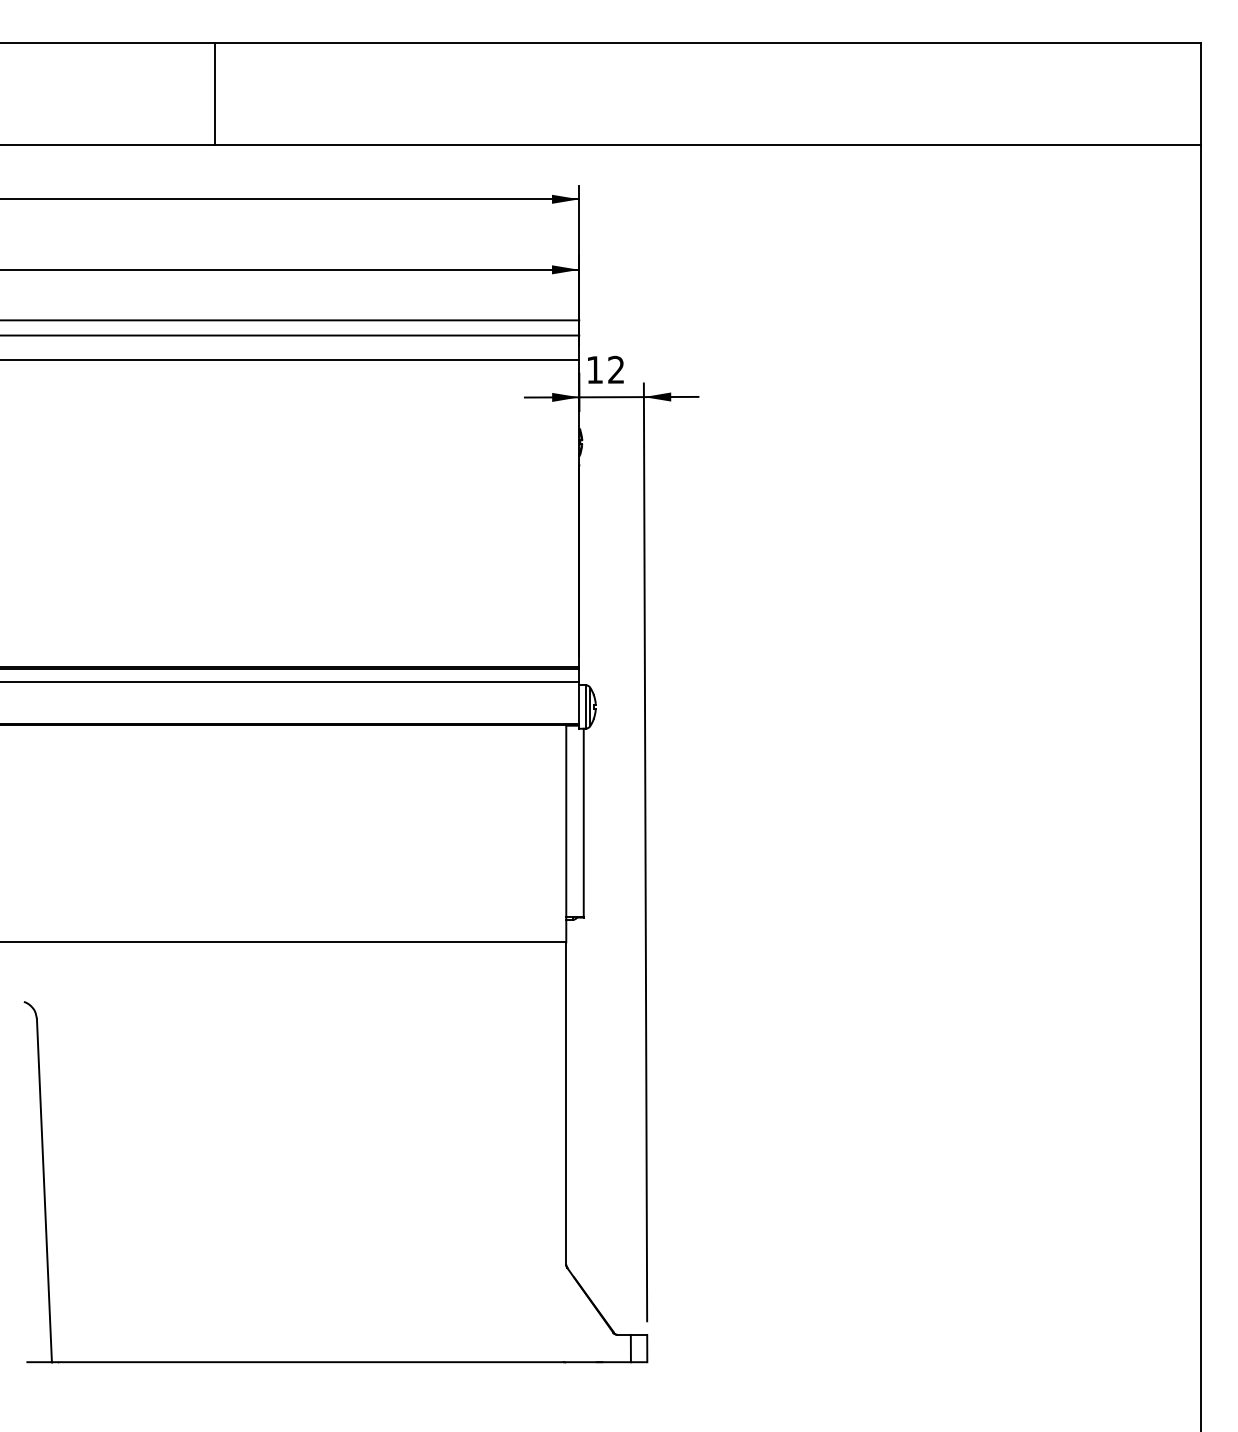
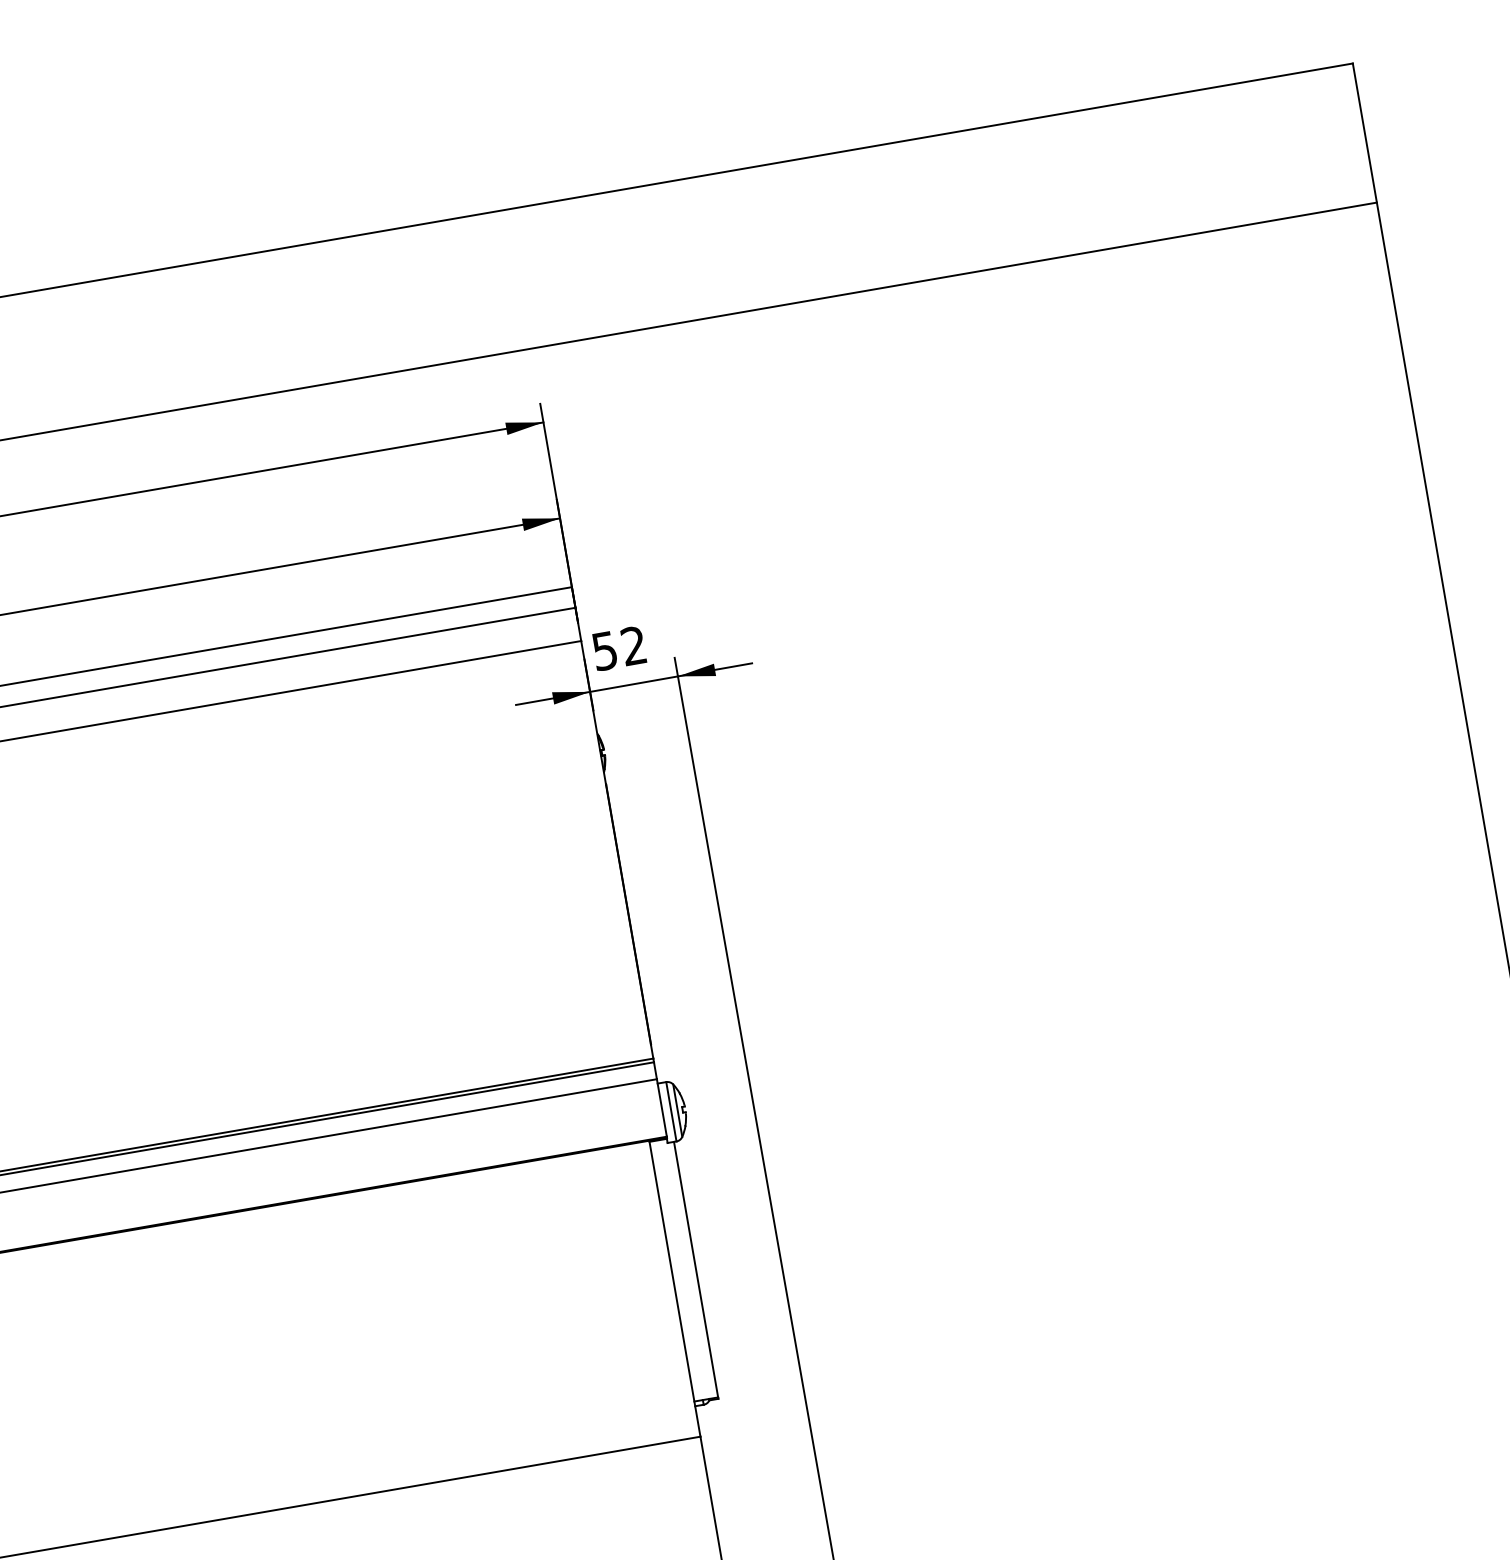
line: (214, 93) -> (22, 364), removed
text: (594, 370) -> (604, 651), 12 -> 52

